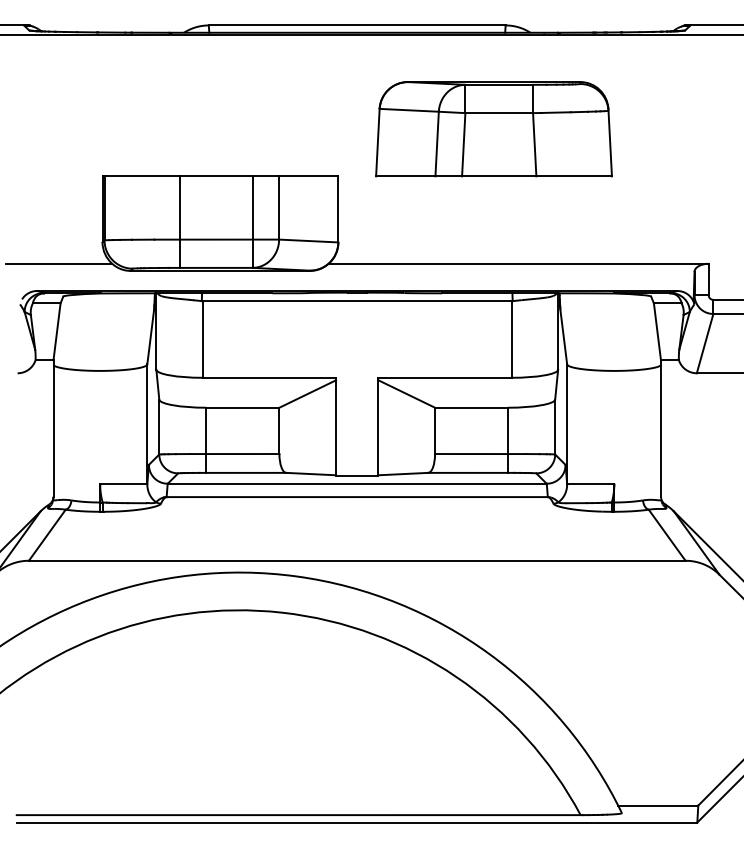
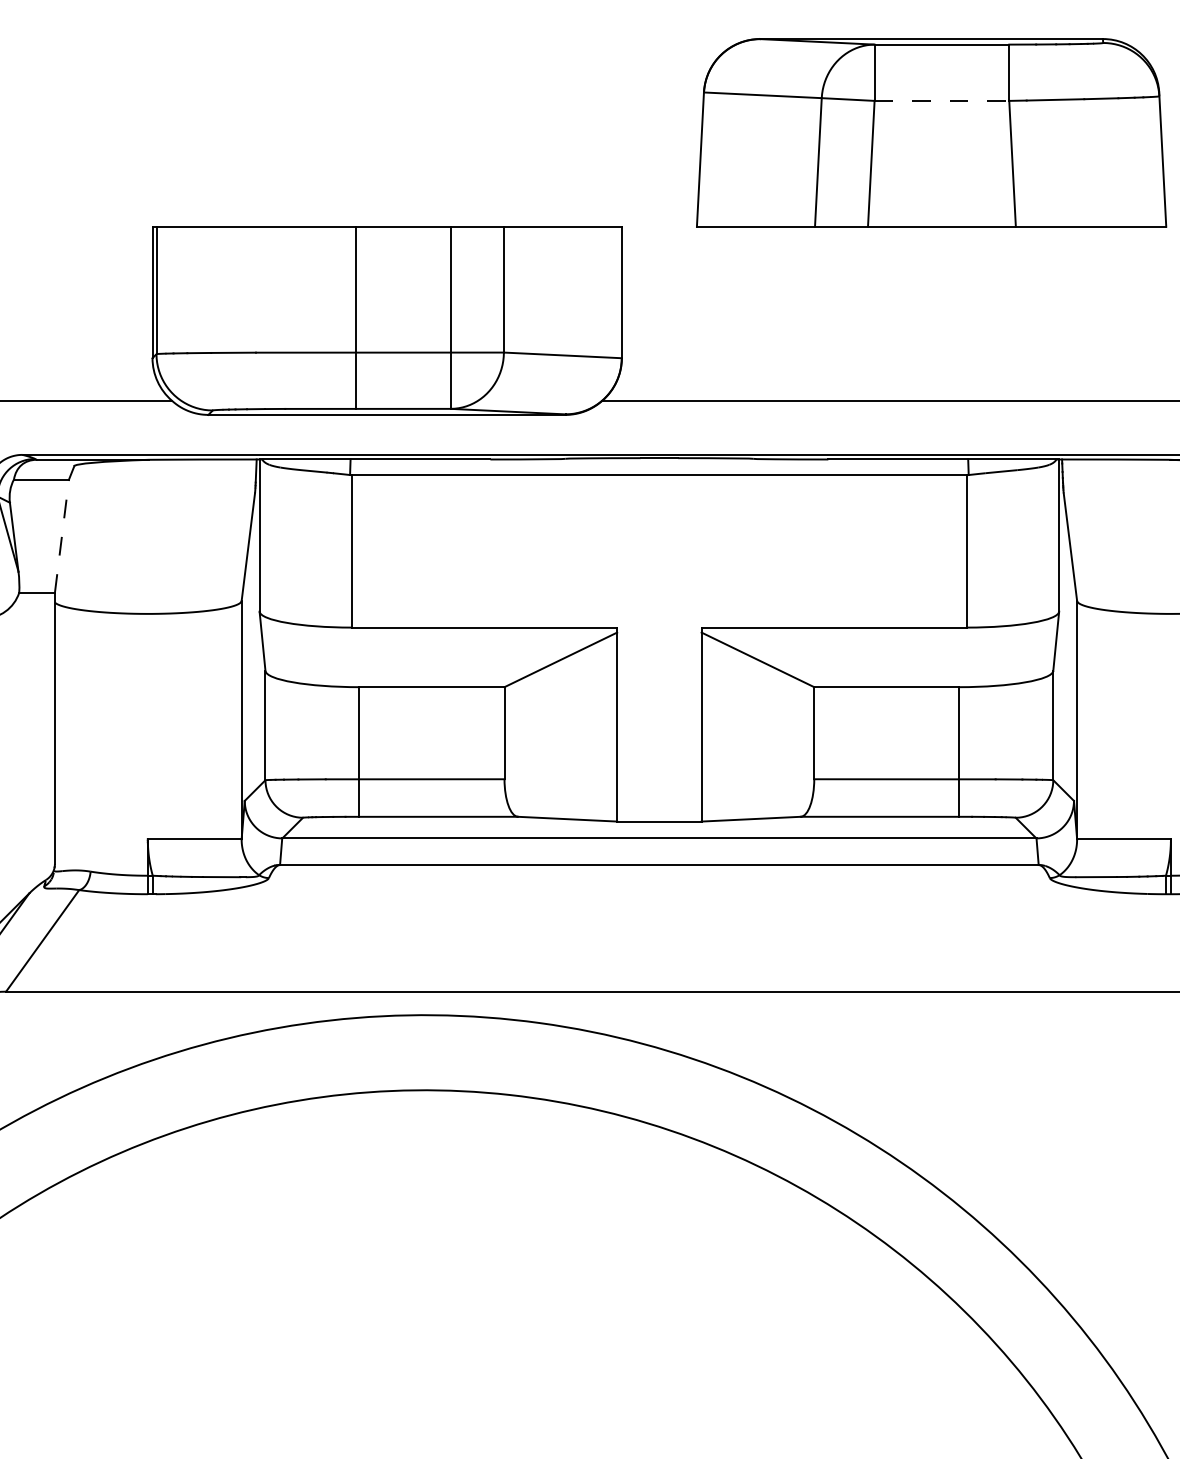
line: (499, 113) -> (942, 101), solid -> dashed
line: (179, 221) -> (355, 316), moved
line: (57, 331) -> (62, 535), solid -> dashed

